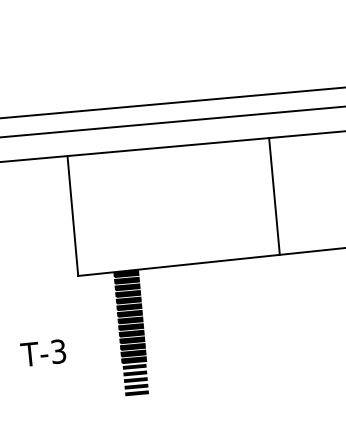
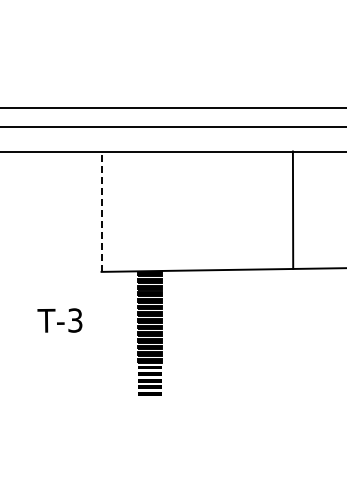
line: (273, 195) -> (292, 209), moved
line: (72, 215) -> (101, 211), solid -> dashed
text: (42, 353) -> (59, 320), moved

